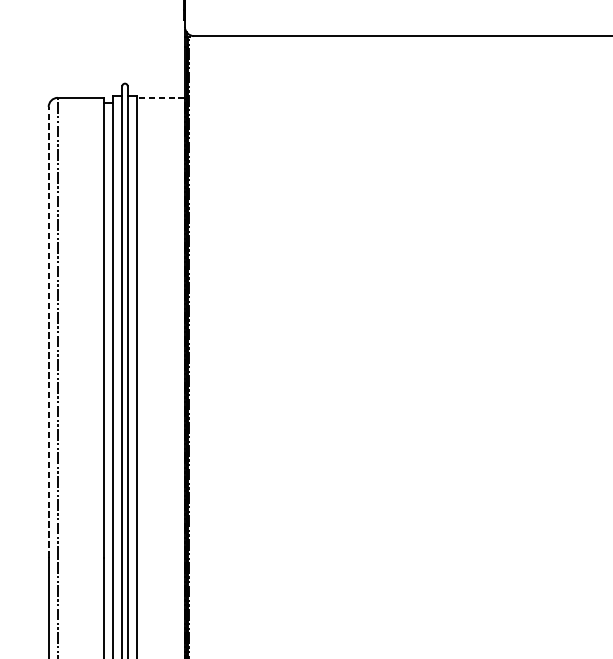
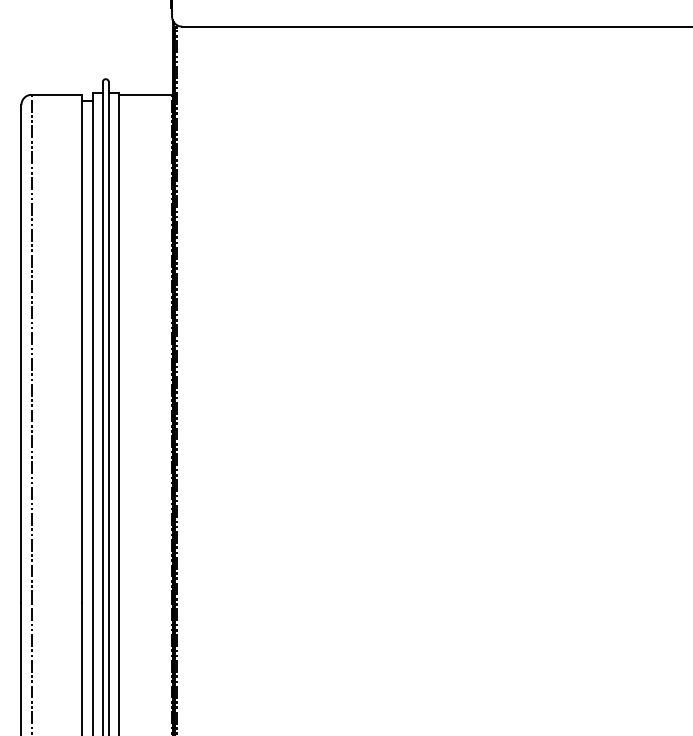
line: (159, 97) -> (144, 94), dashed -> solid
line: (48, 331) -> (21, 353), dashed -> solid

